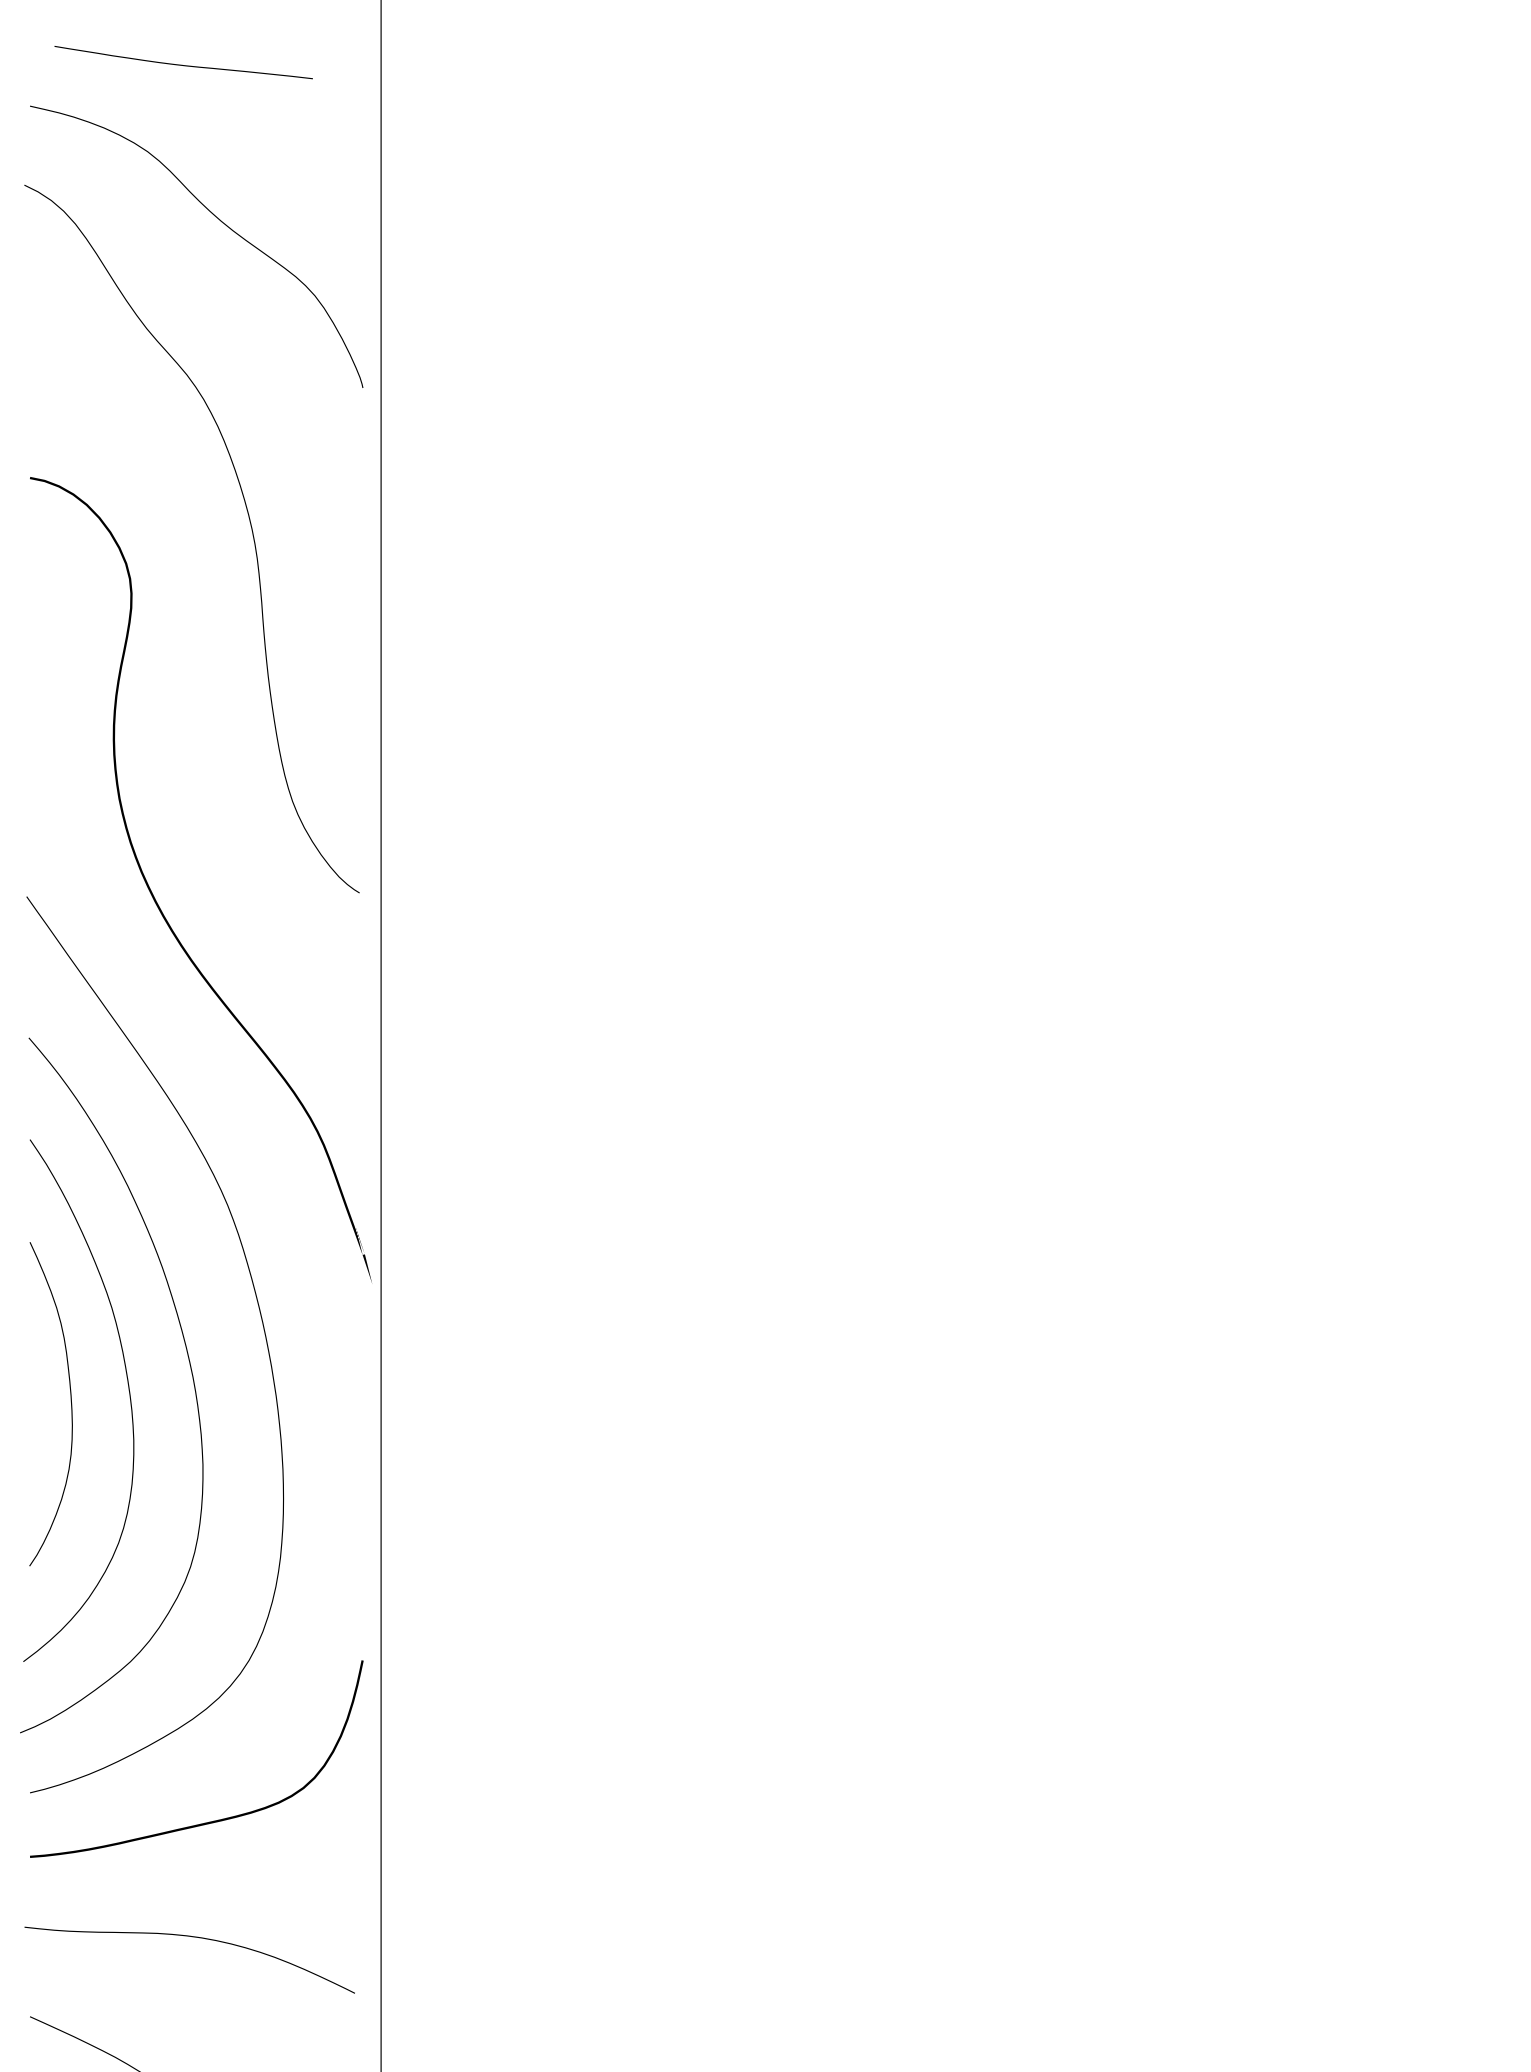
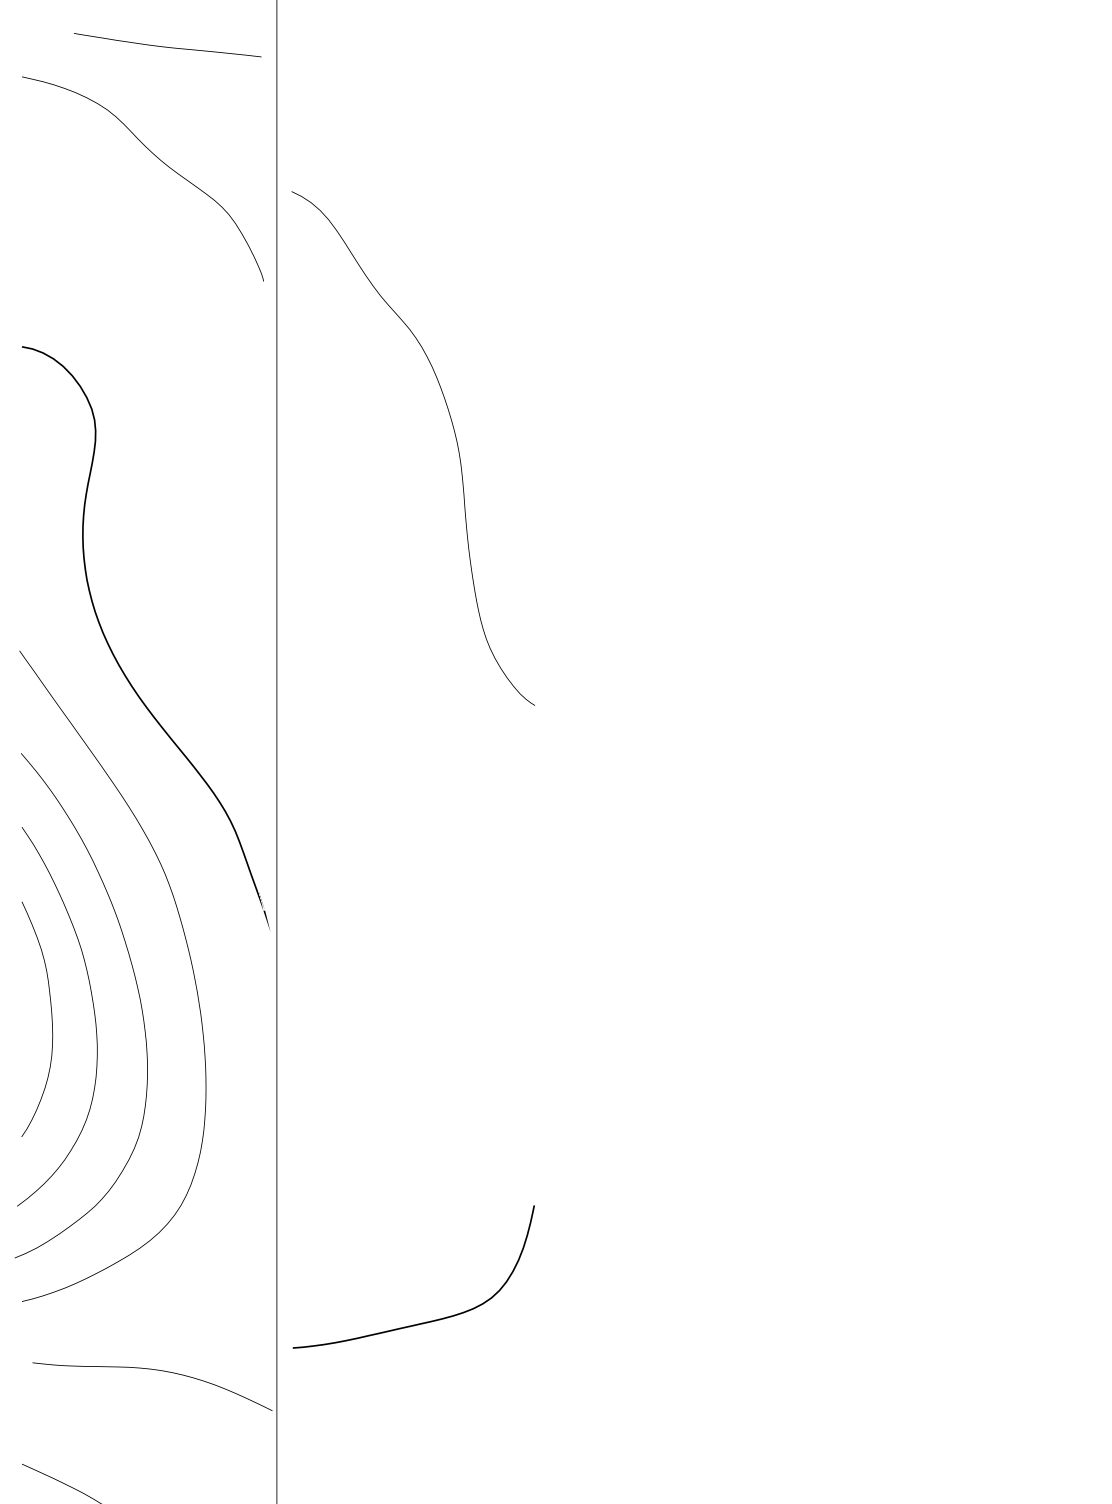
curve: (182, 64) -> (166, 46), moved
curve: (249, 522) -> (455, 436), moved
curve: (213, 1820) -> (426, 1321), moved
curve: (192, 1937) -> (154, 1370), moved

